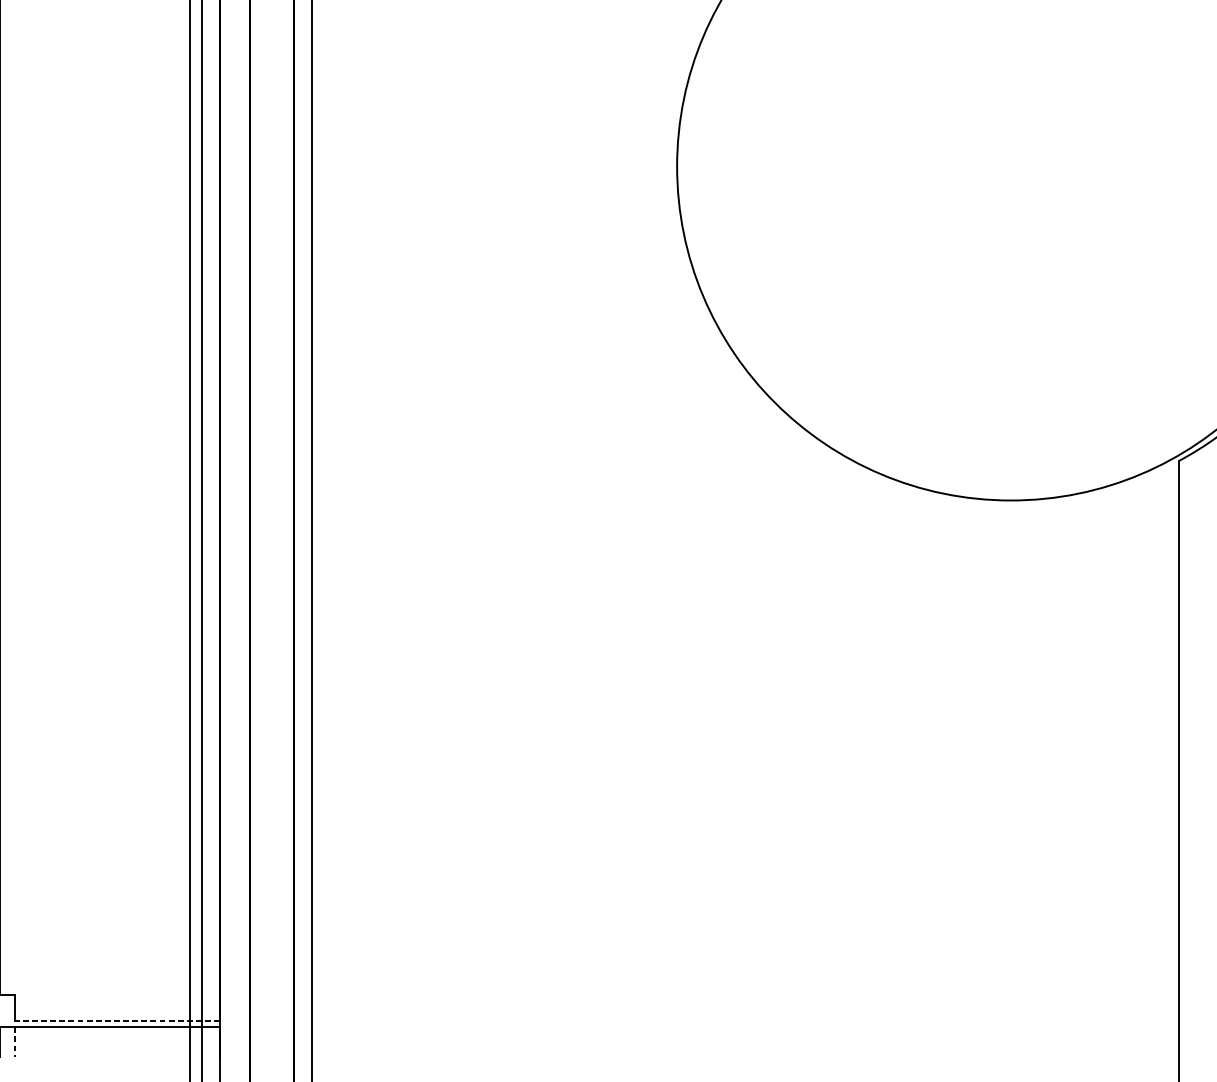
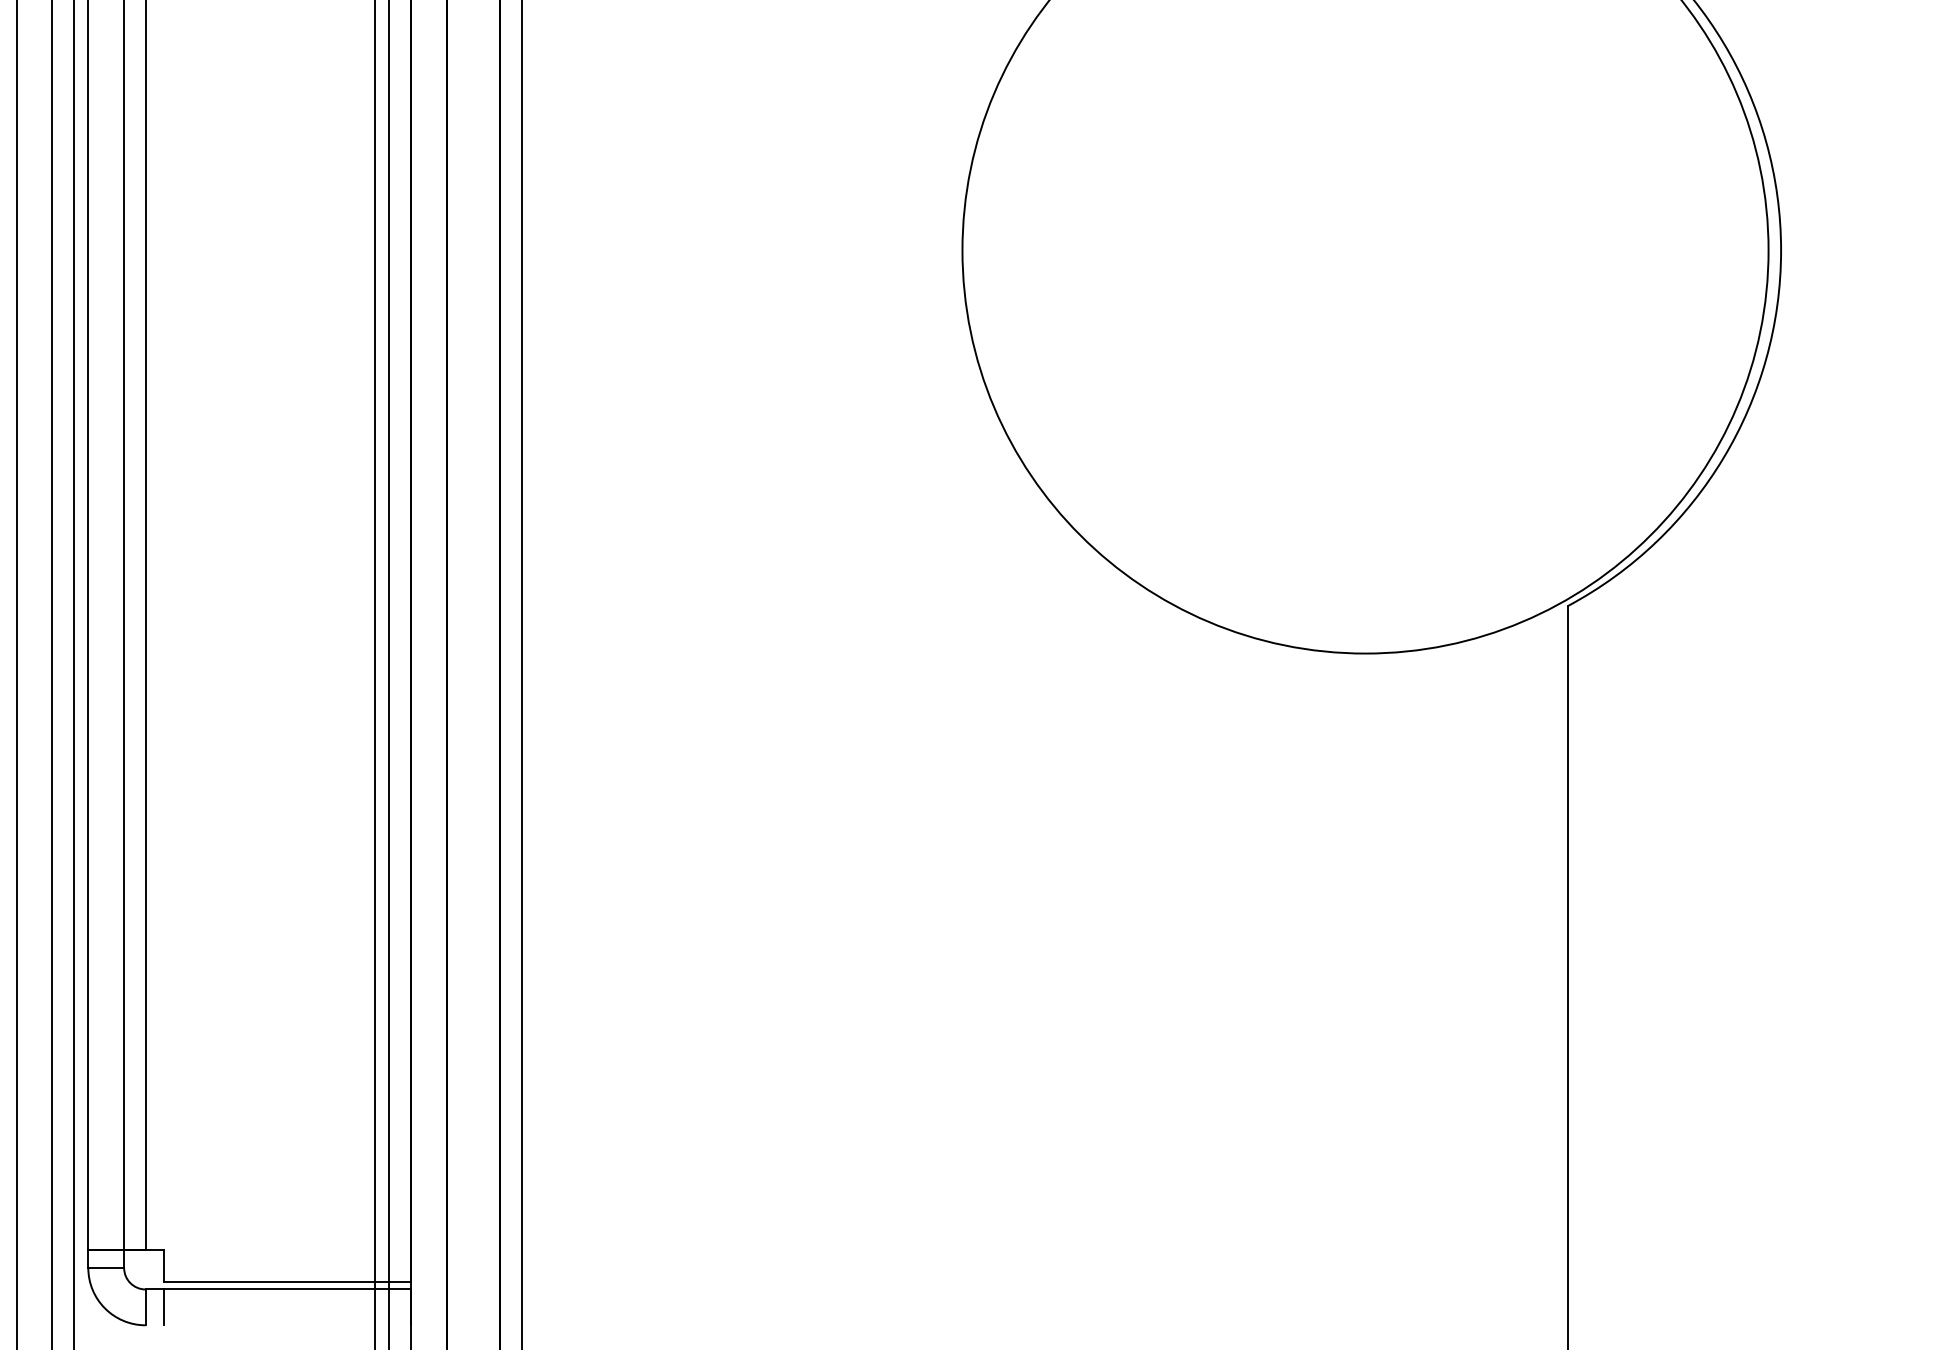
line: (117, 1021) -> (287, 1282), dashed -> solid
line: (15, 1042) -> (163, 1307), dashed -> solid

